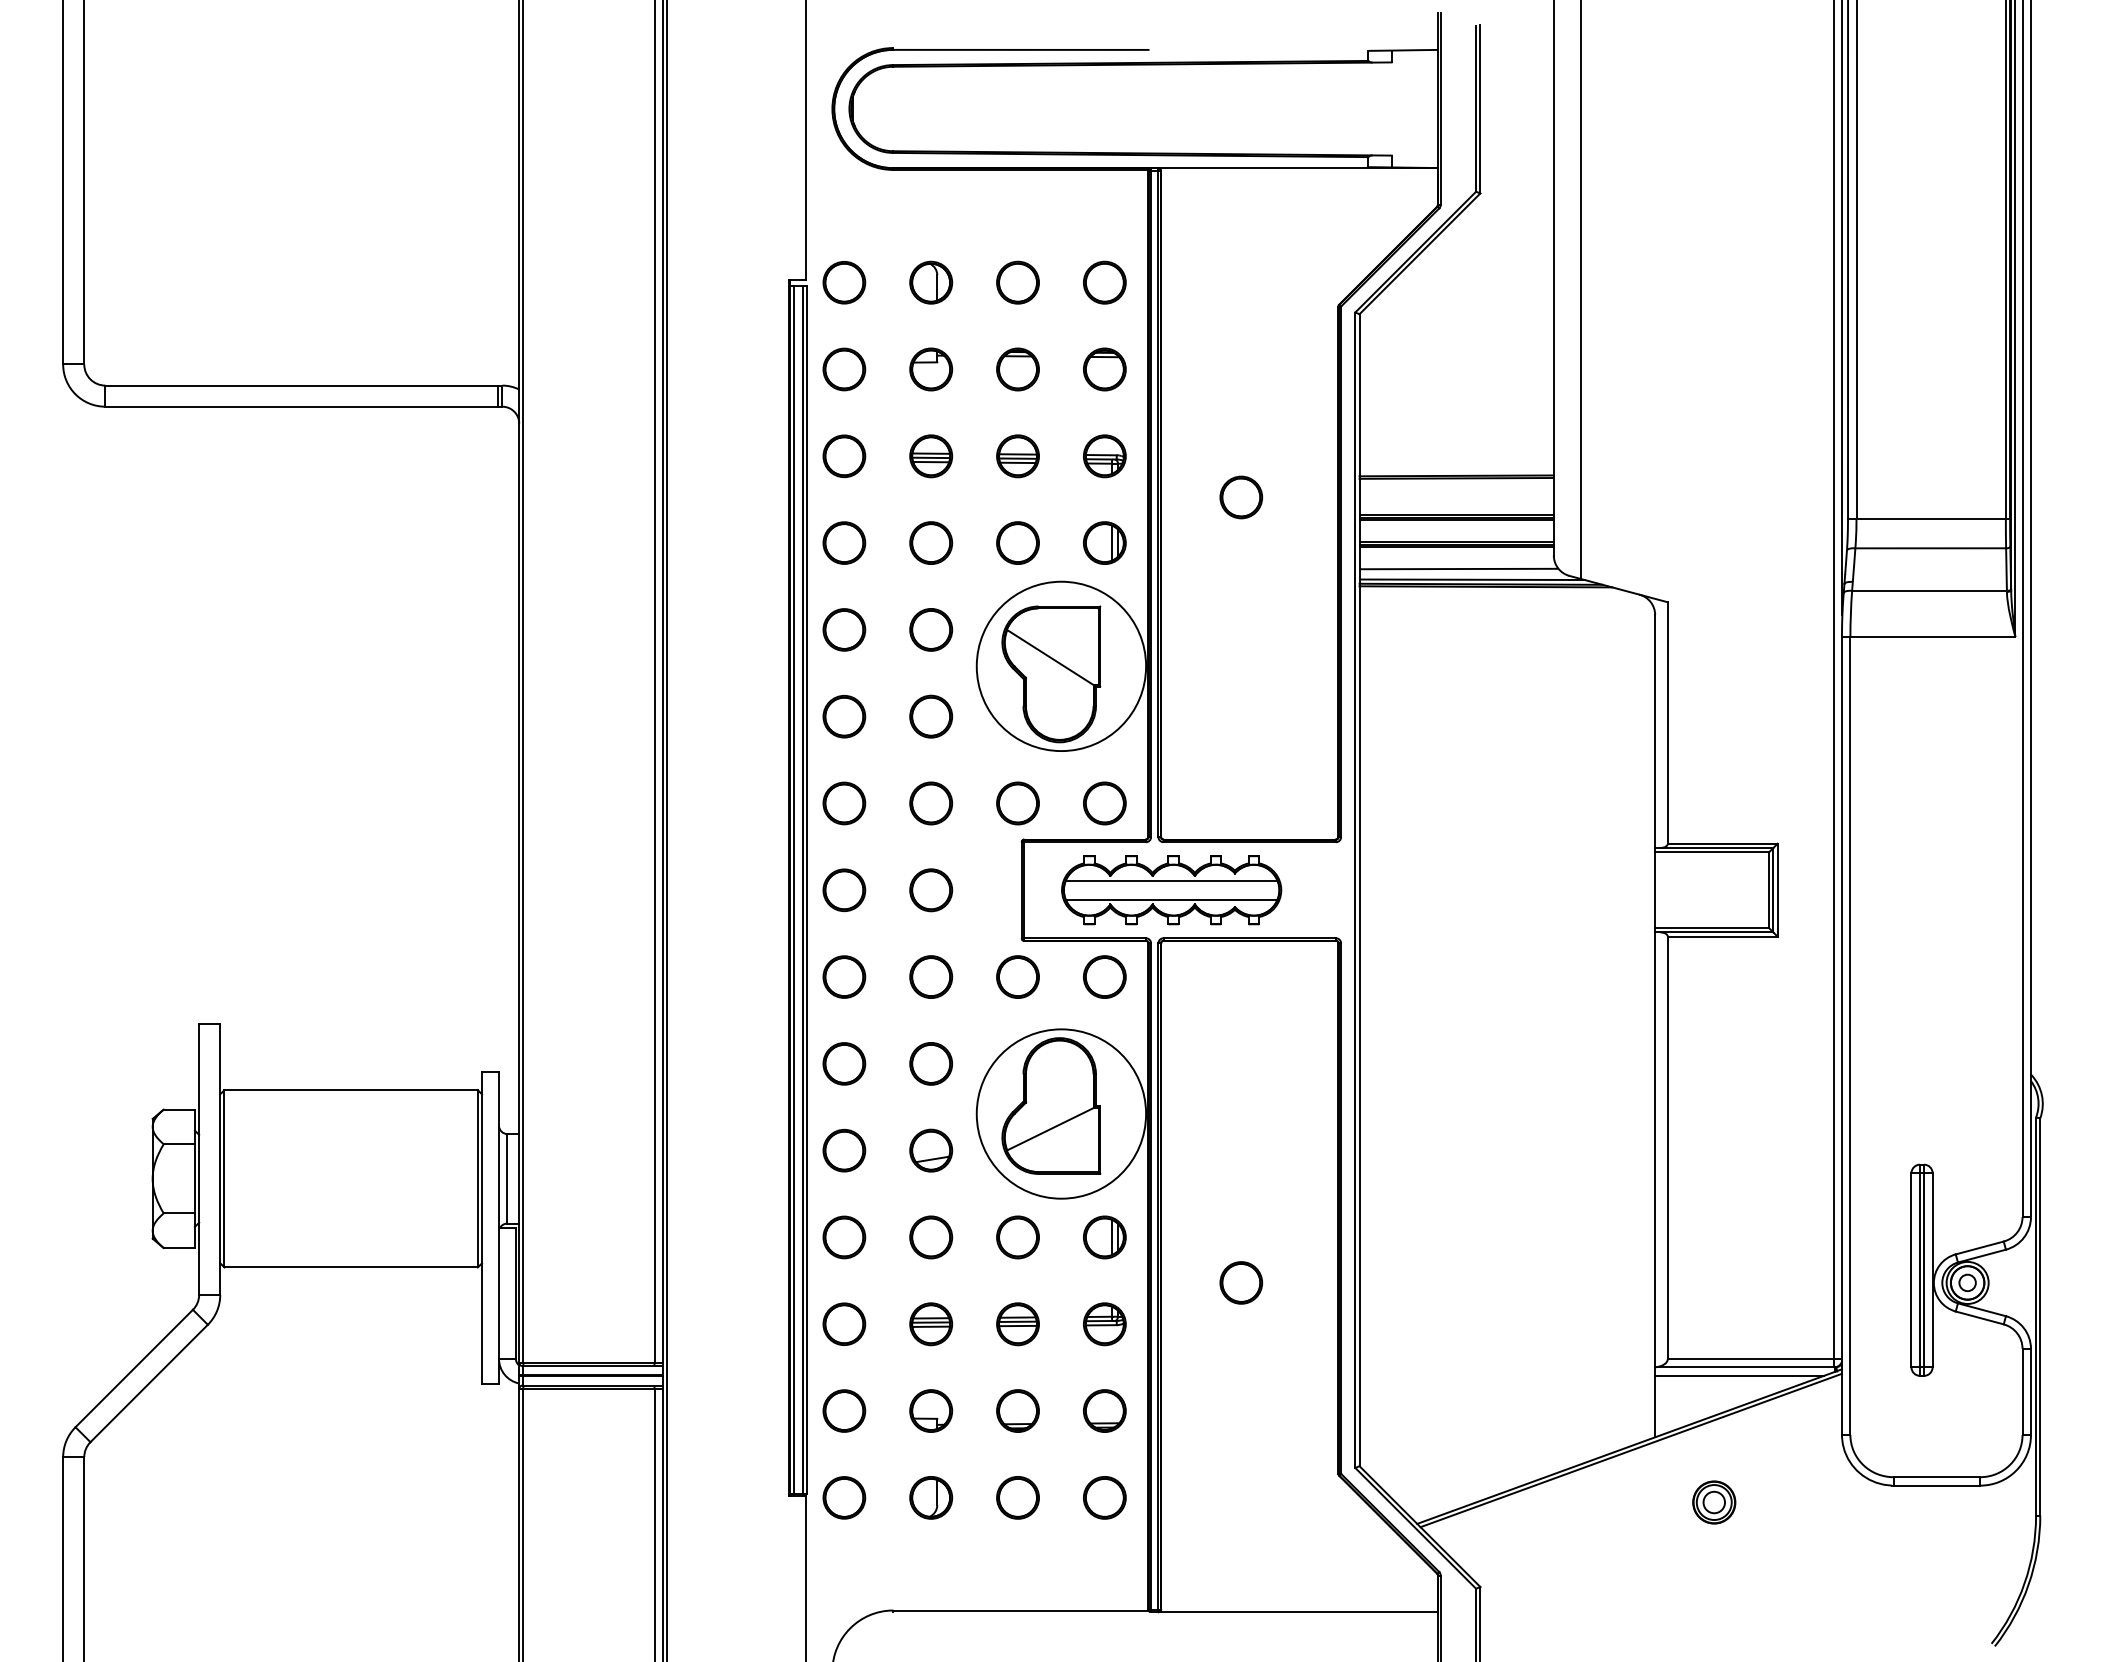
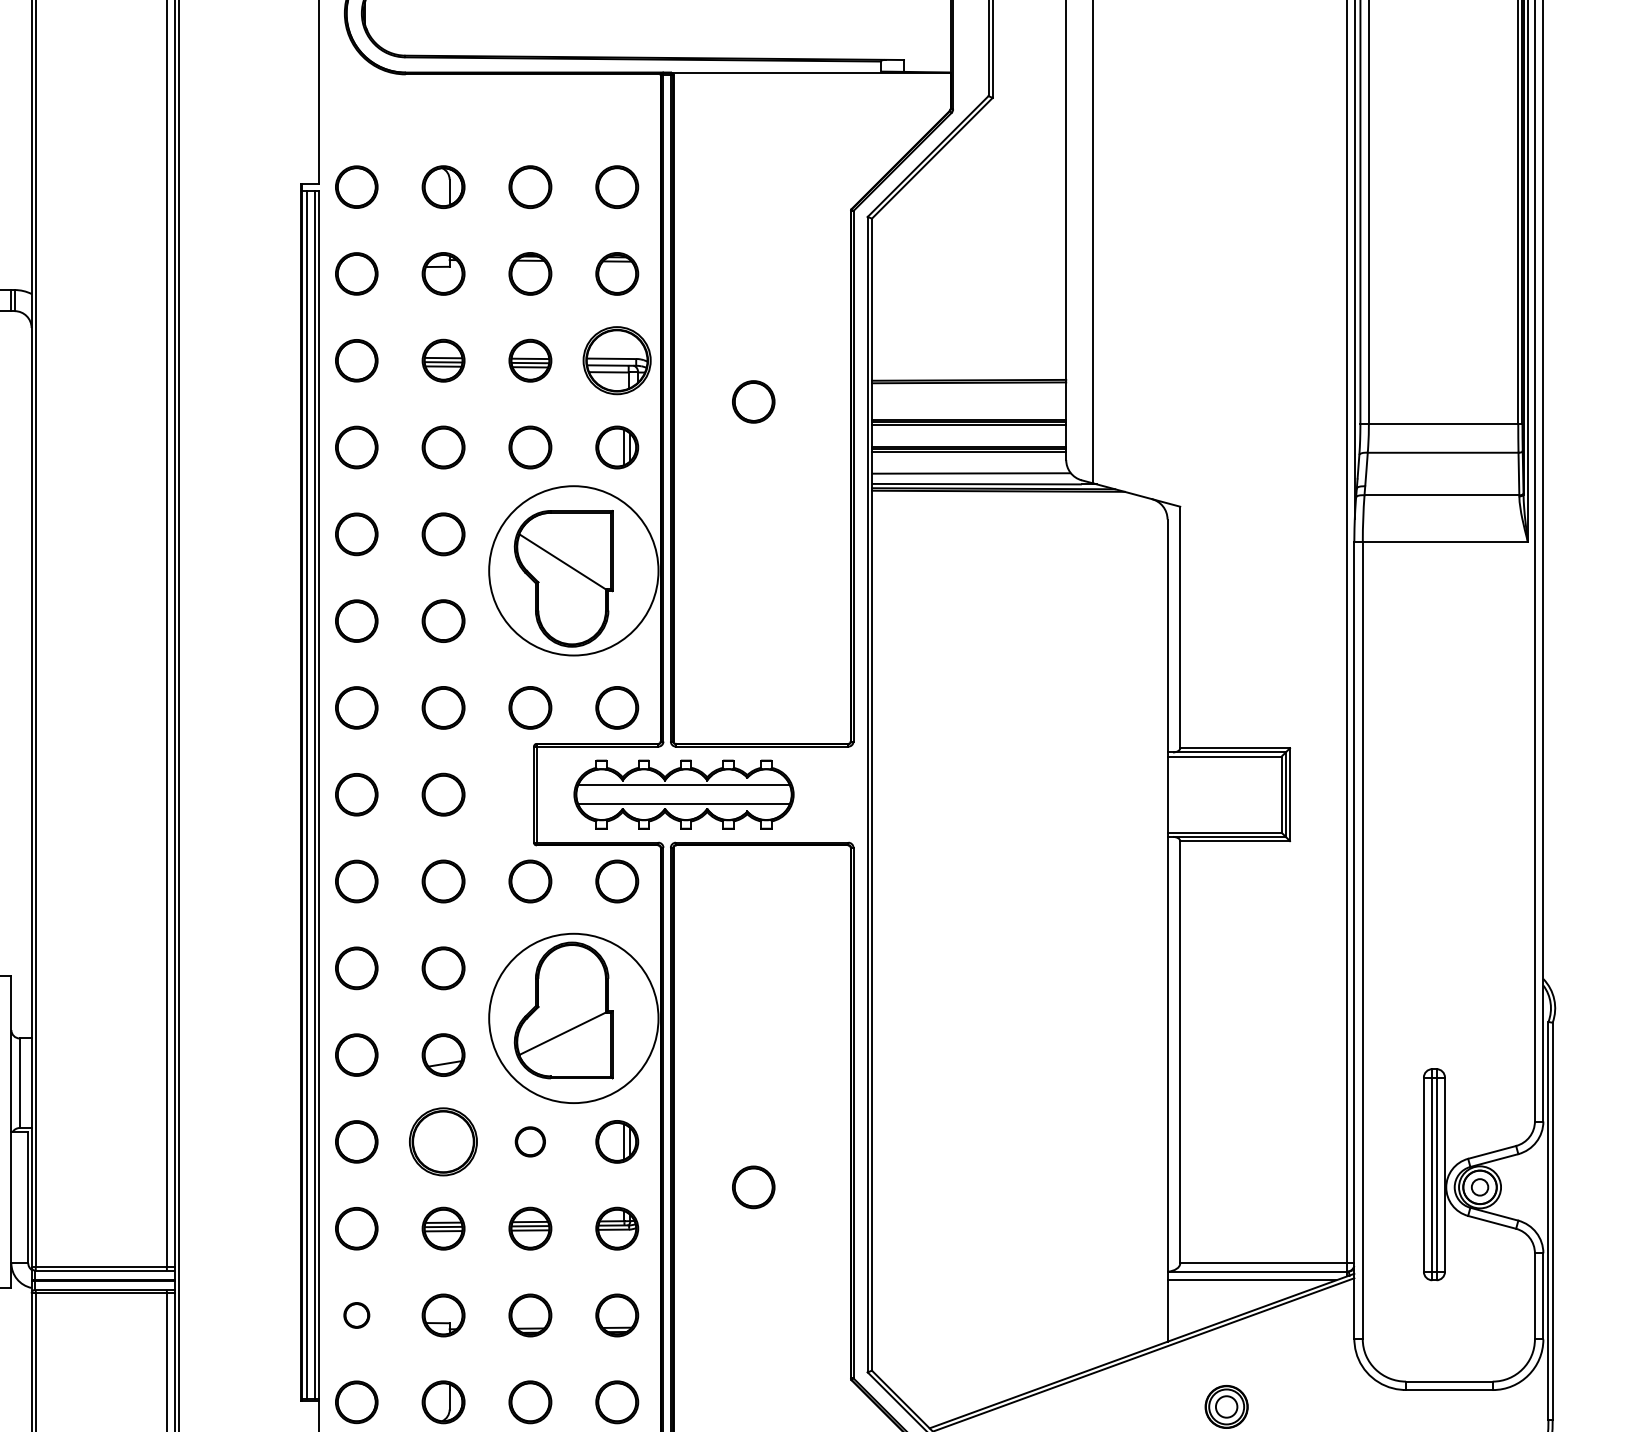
part: (1104, 456) -> (616, 360), size x1.6
part: (931, 1237) -> (443, 1141), size x1.6
part: (1017, 1237) -> (529, 1141), size x0.7
part: (844, 1410) -> (356, 1314), size x0.6

